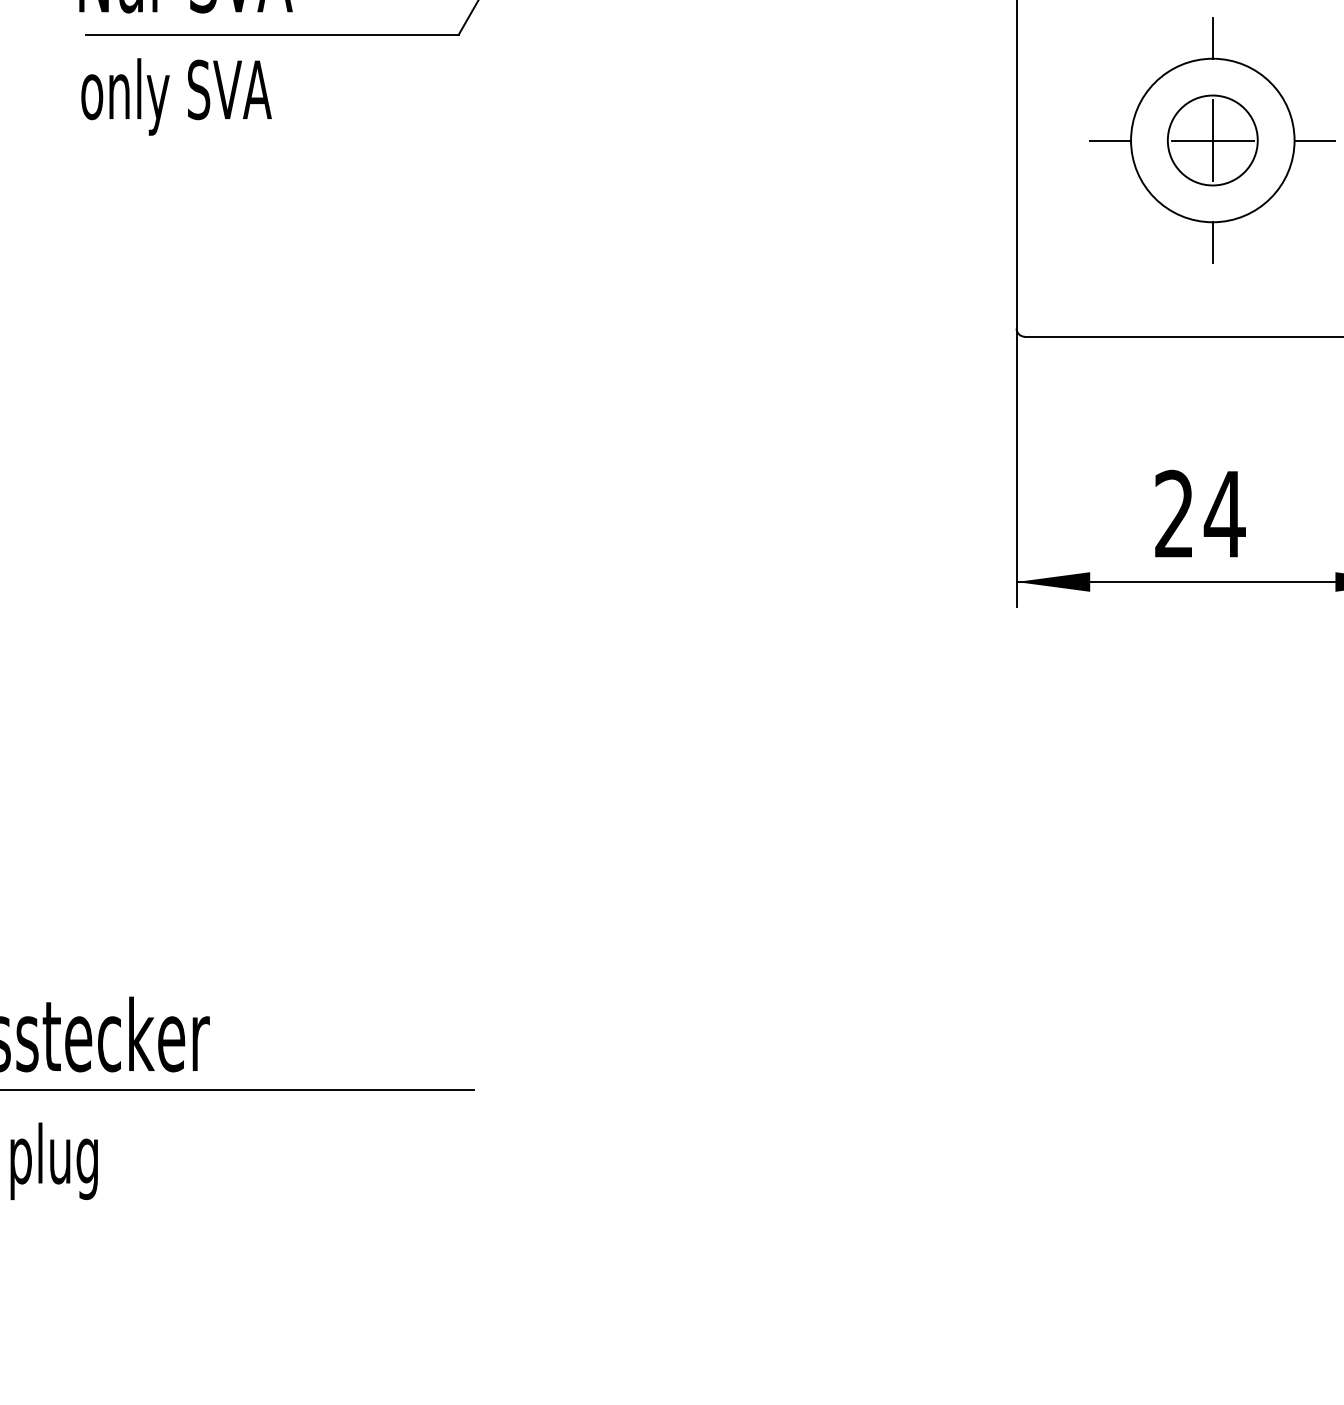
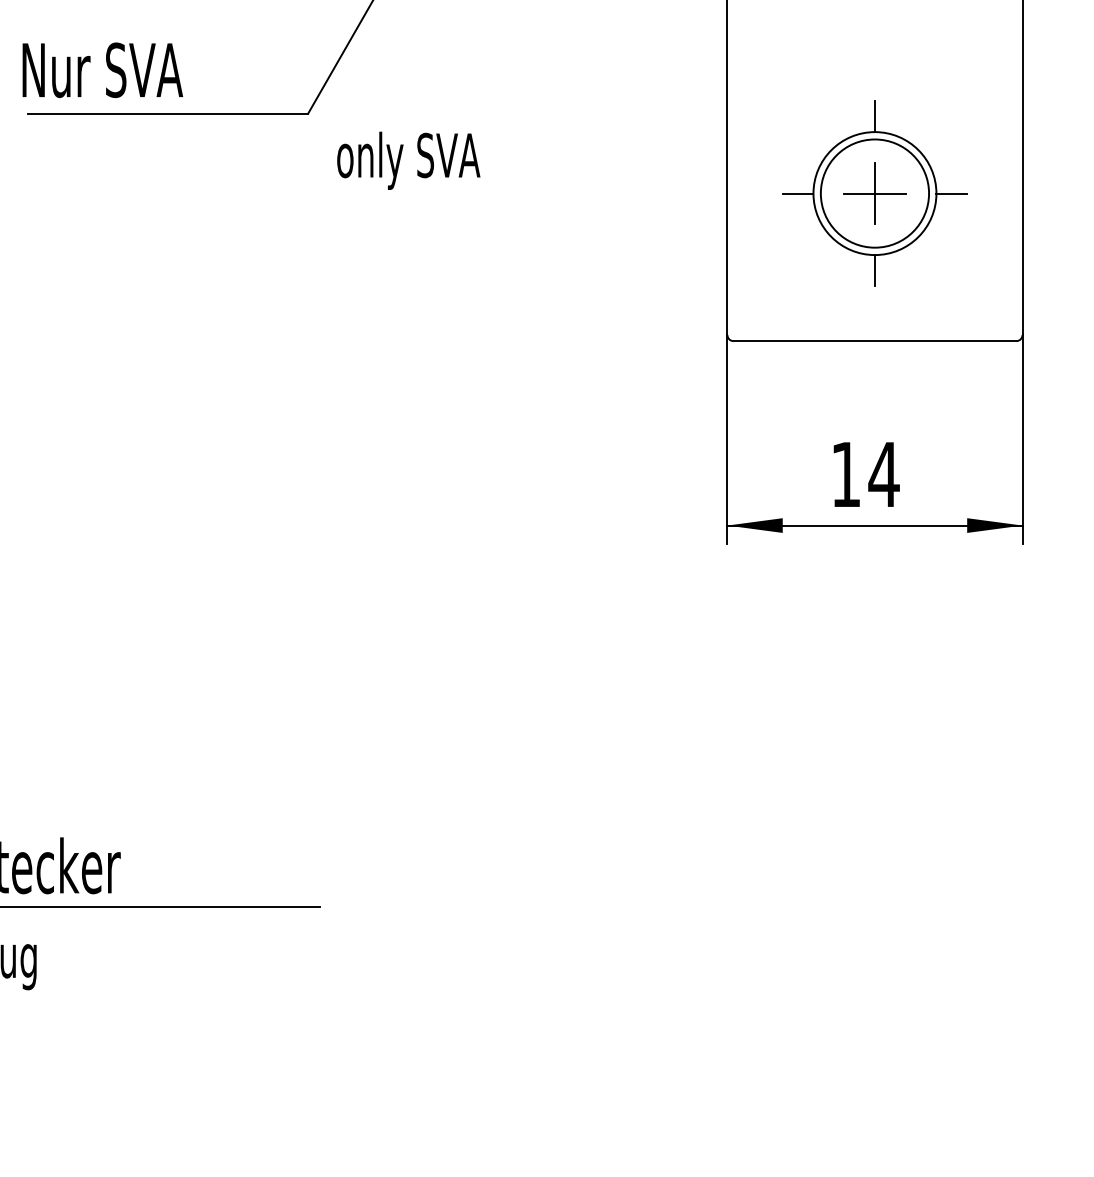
text: (176, 96) -> (408, 160), moved
circle: (1212, 140) -> (874, 193), size x1.6
text: (1173, 512) -> (845, 473), 24 -> 14

